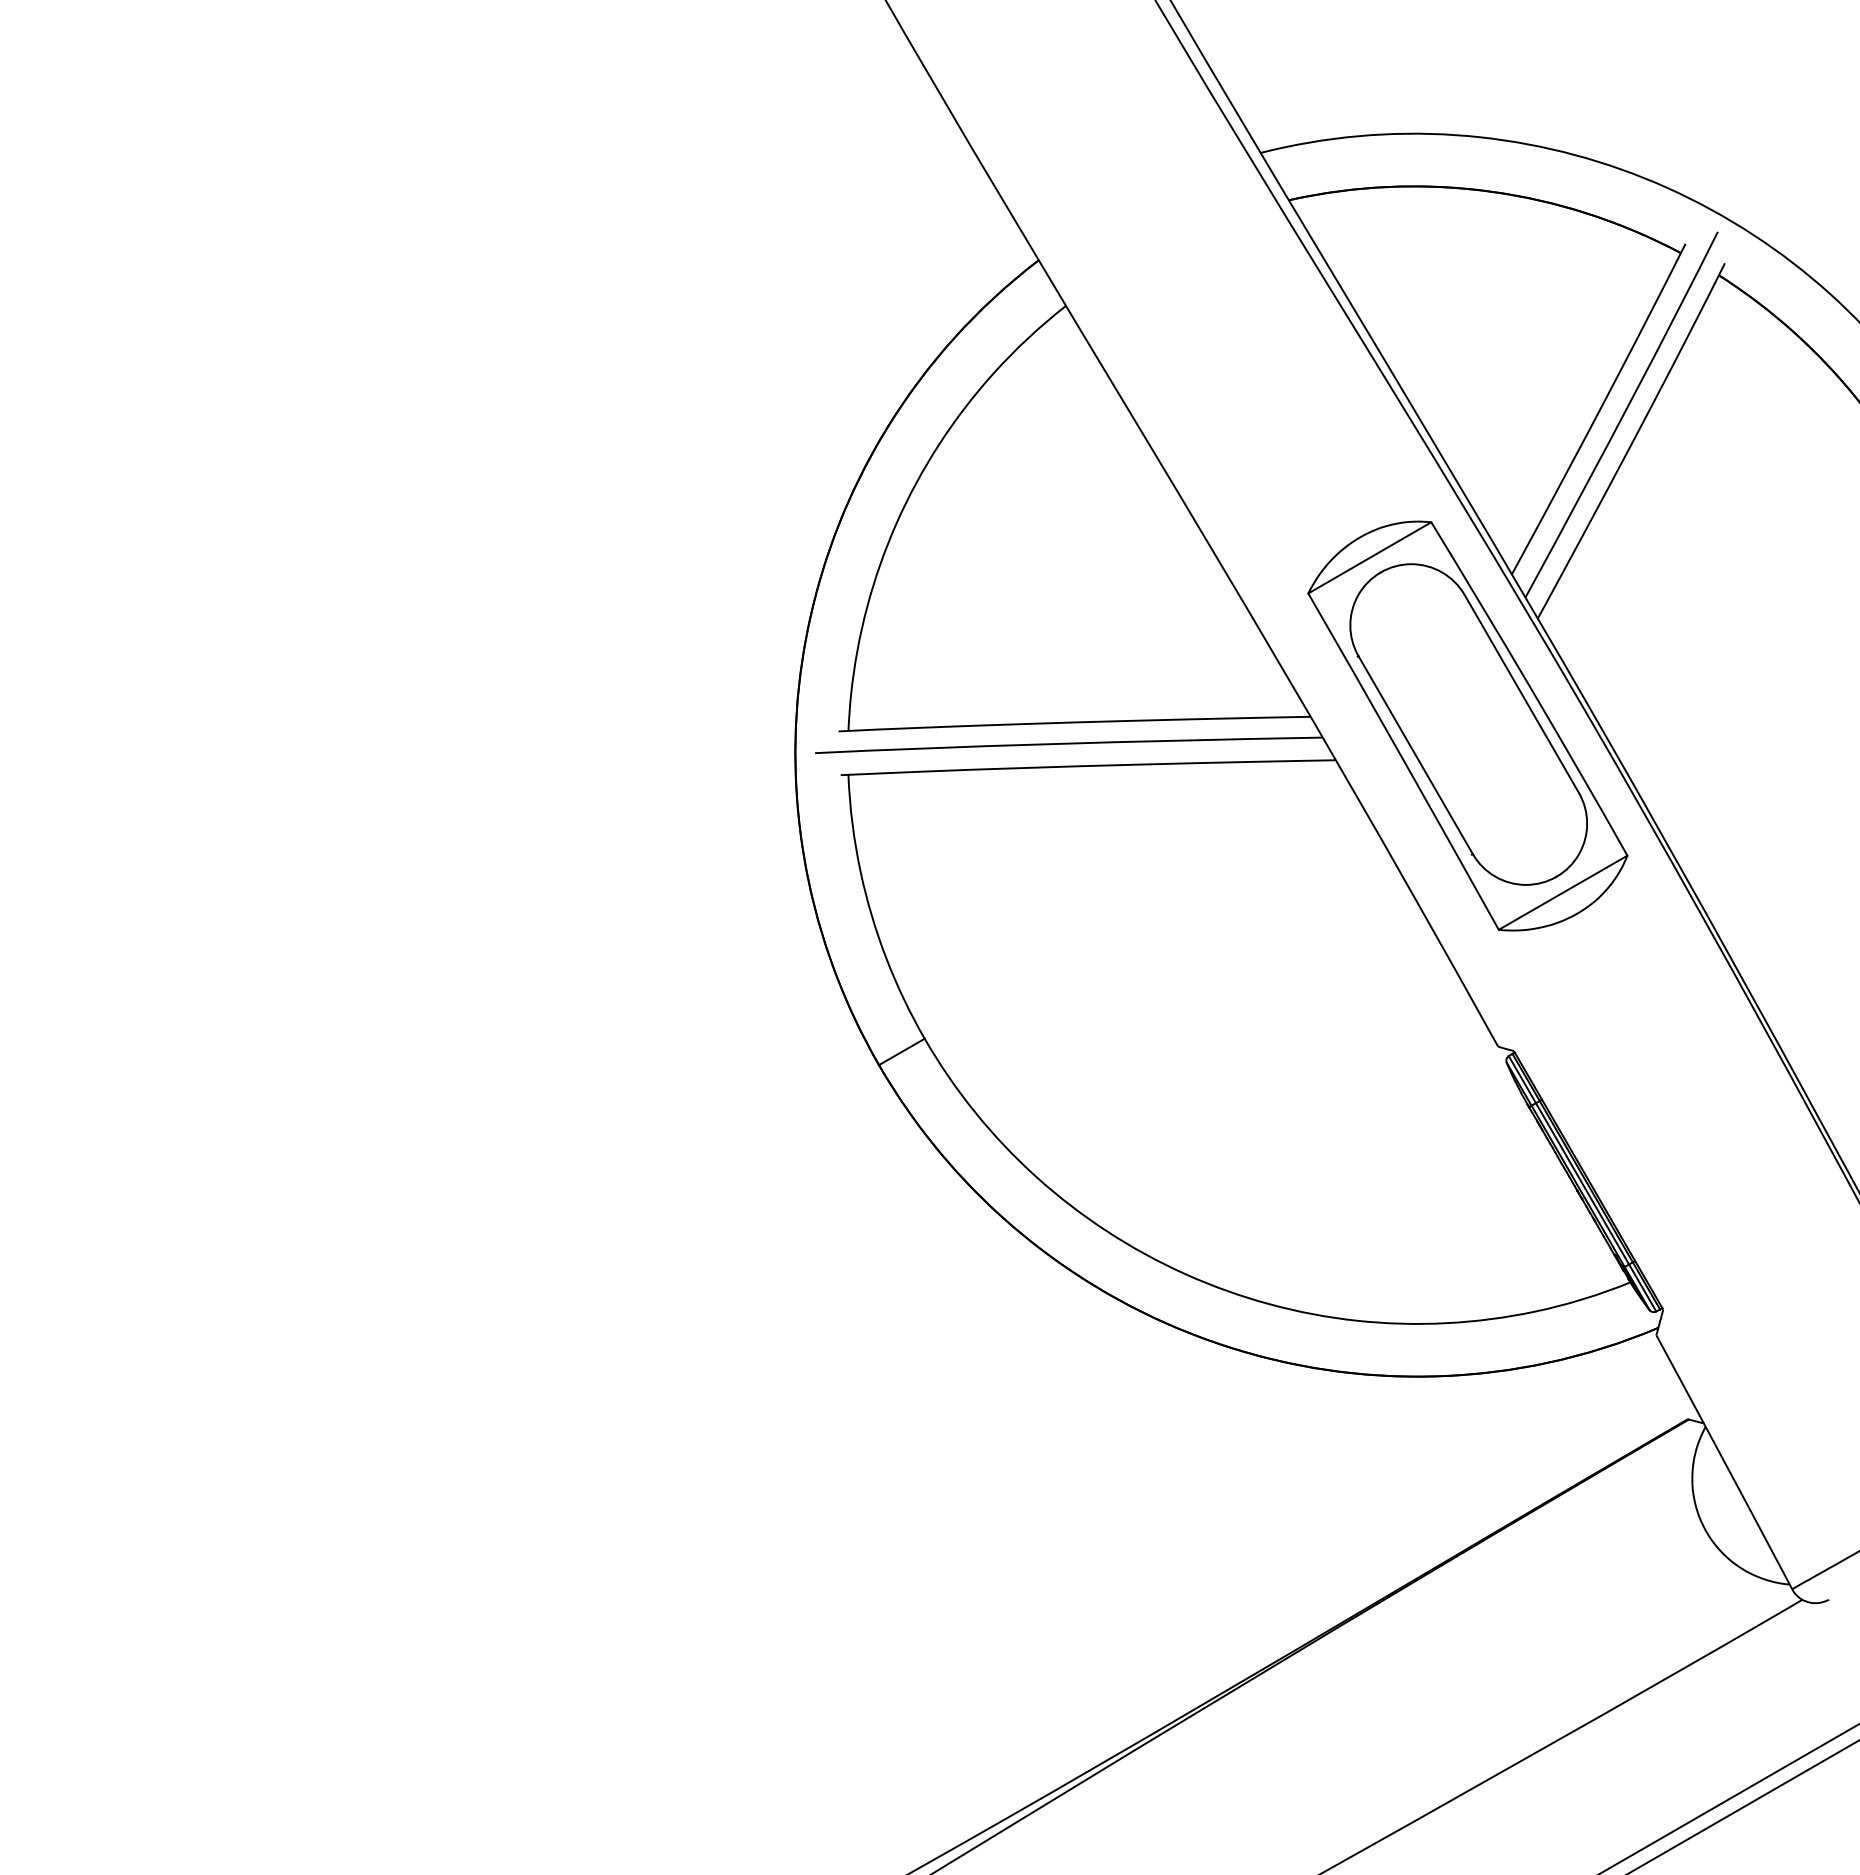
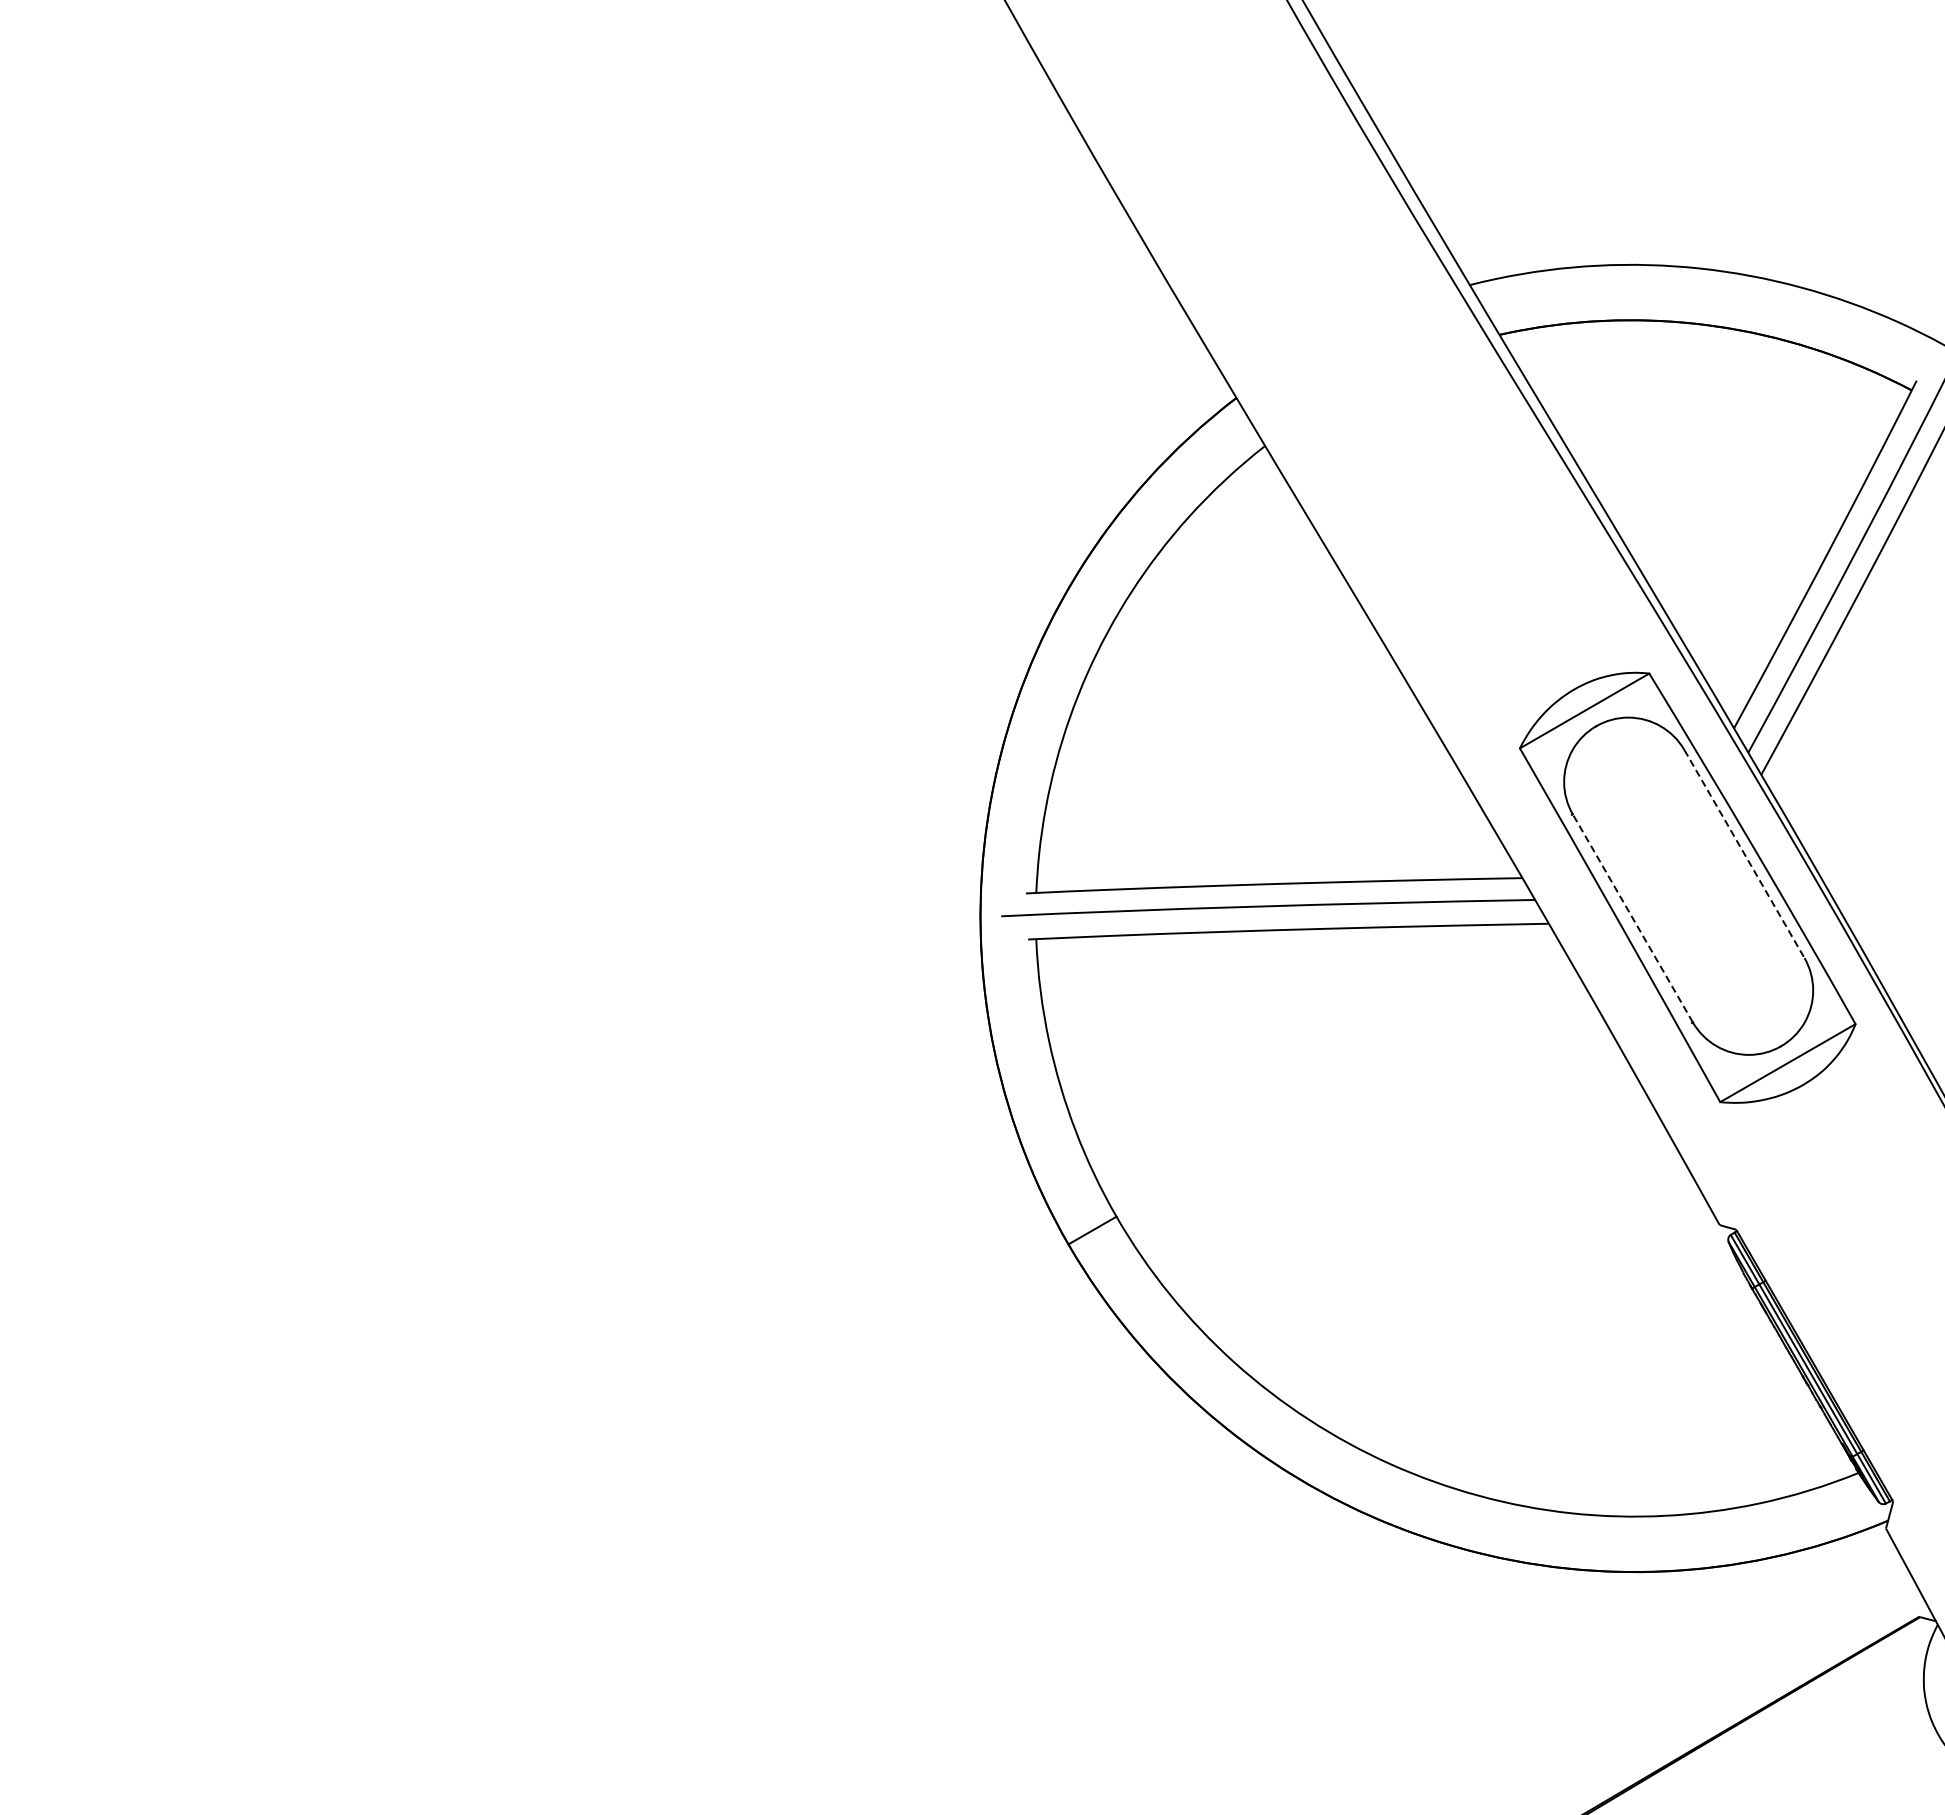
line: (1522, 694) -> (1745, 854), solid -> dashed
line: (1415, 754) -> (1632, 917), solid -> dashed

